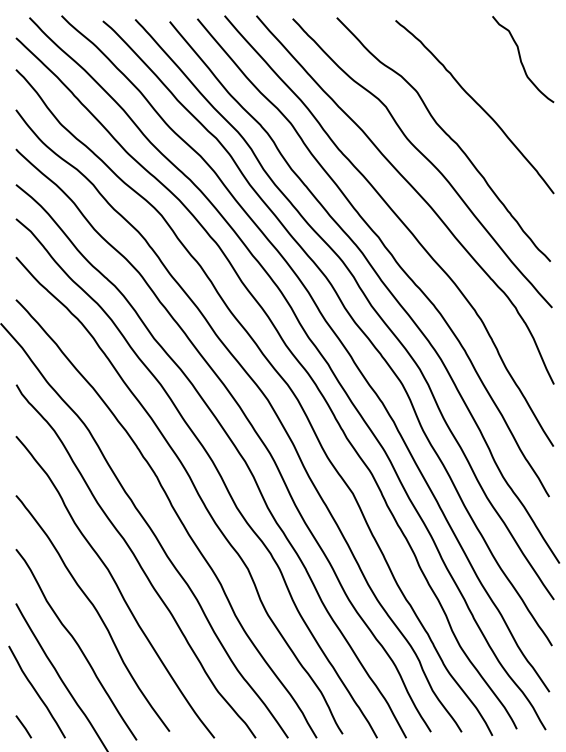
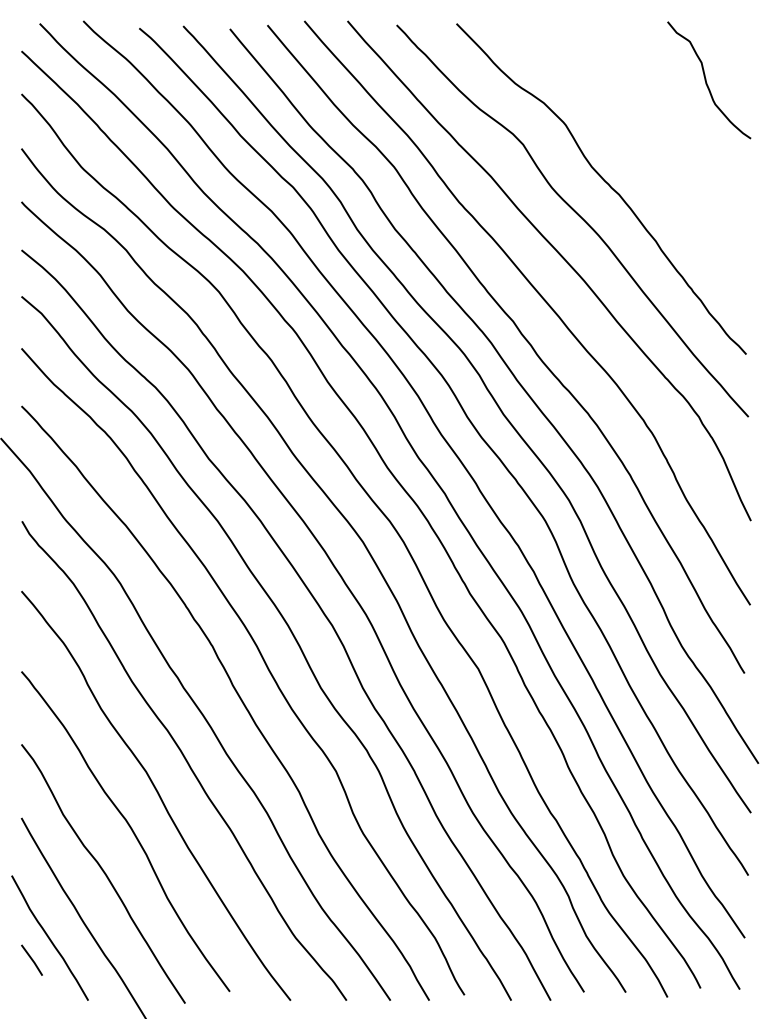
curve: (476, 104) -> (646, 141), removed
line: (23, 726) -> (31, 959), moved

